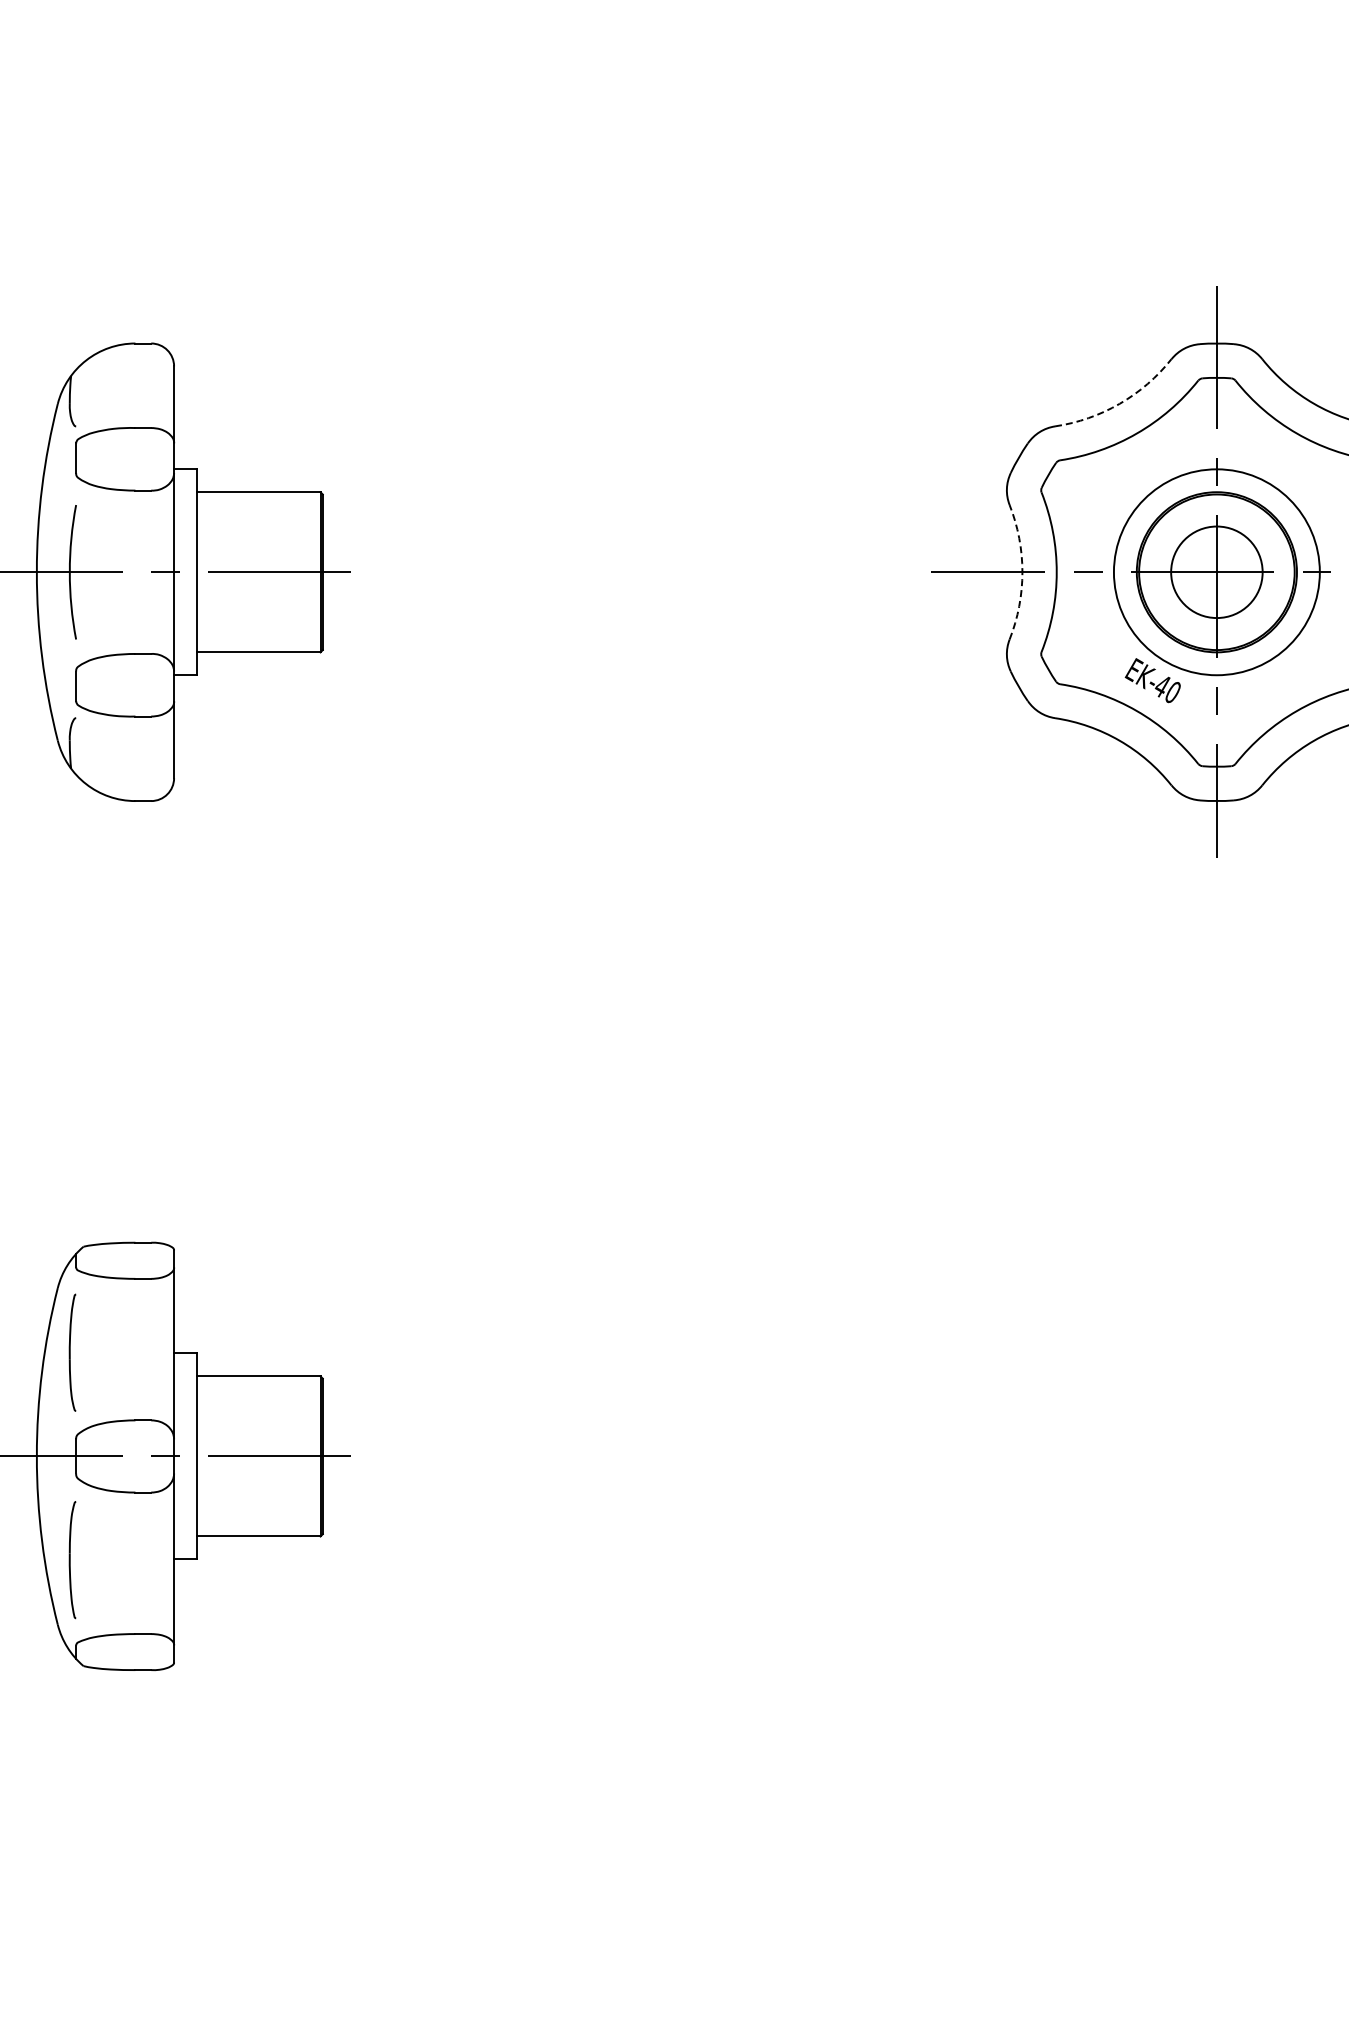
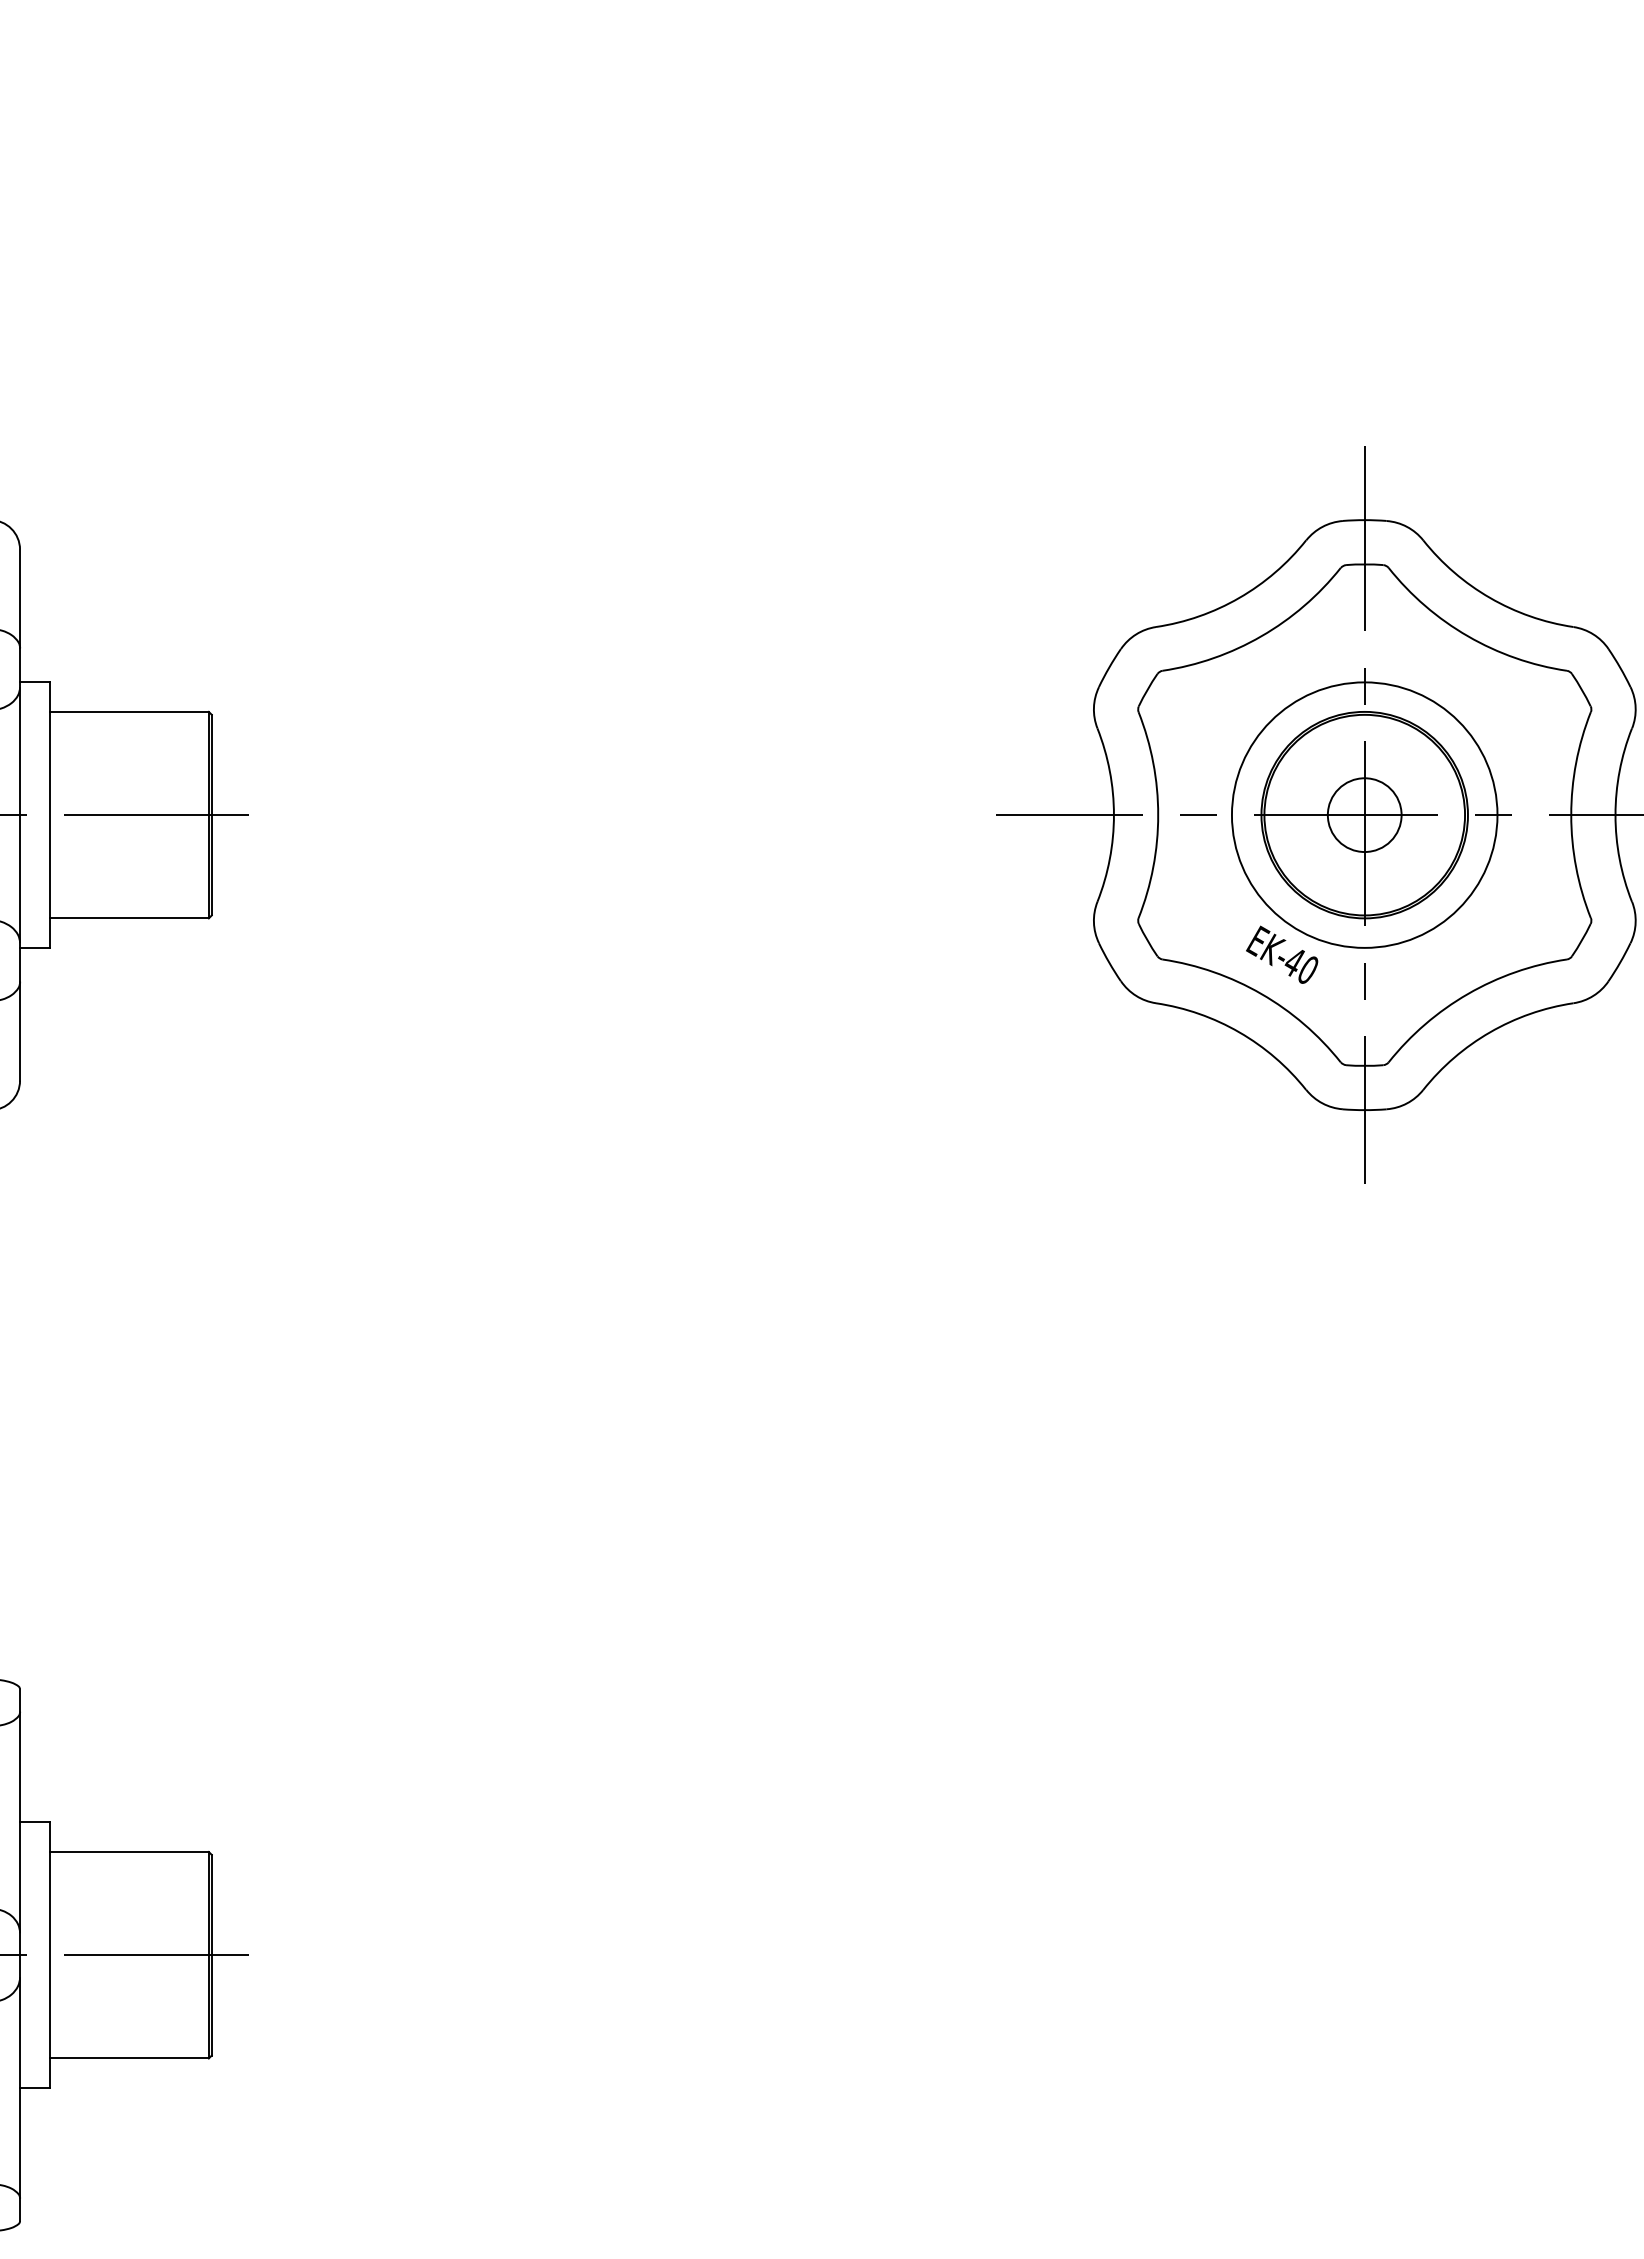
arc: (1119, 403) -> (1239, 597), dashed -> solid
circle: (1216, 571) -> (1364, 814), size x0.62
arc: (1022, 572) -> (1114, 815), dashed -> solid

